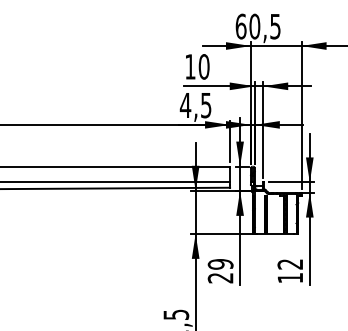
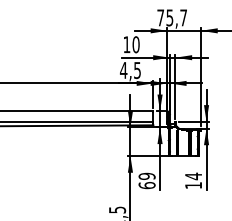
text: (257, 26) -> (171, 17), 60,5 -> 75,7
text: (290, 264) -> (193, 176), 12 -> 14
text: (219, 277) -> (146, 185), 29 -> 69

